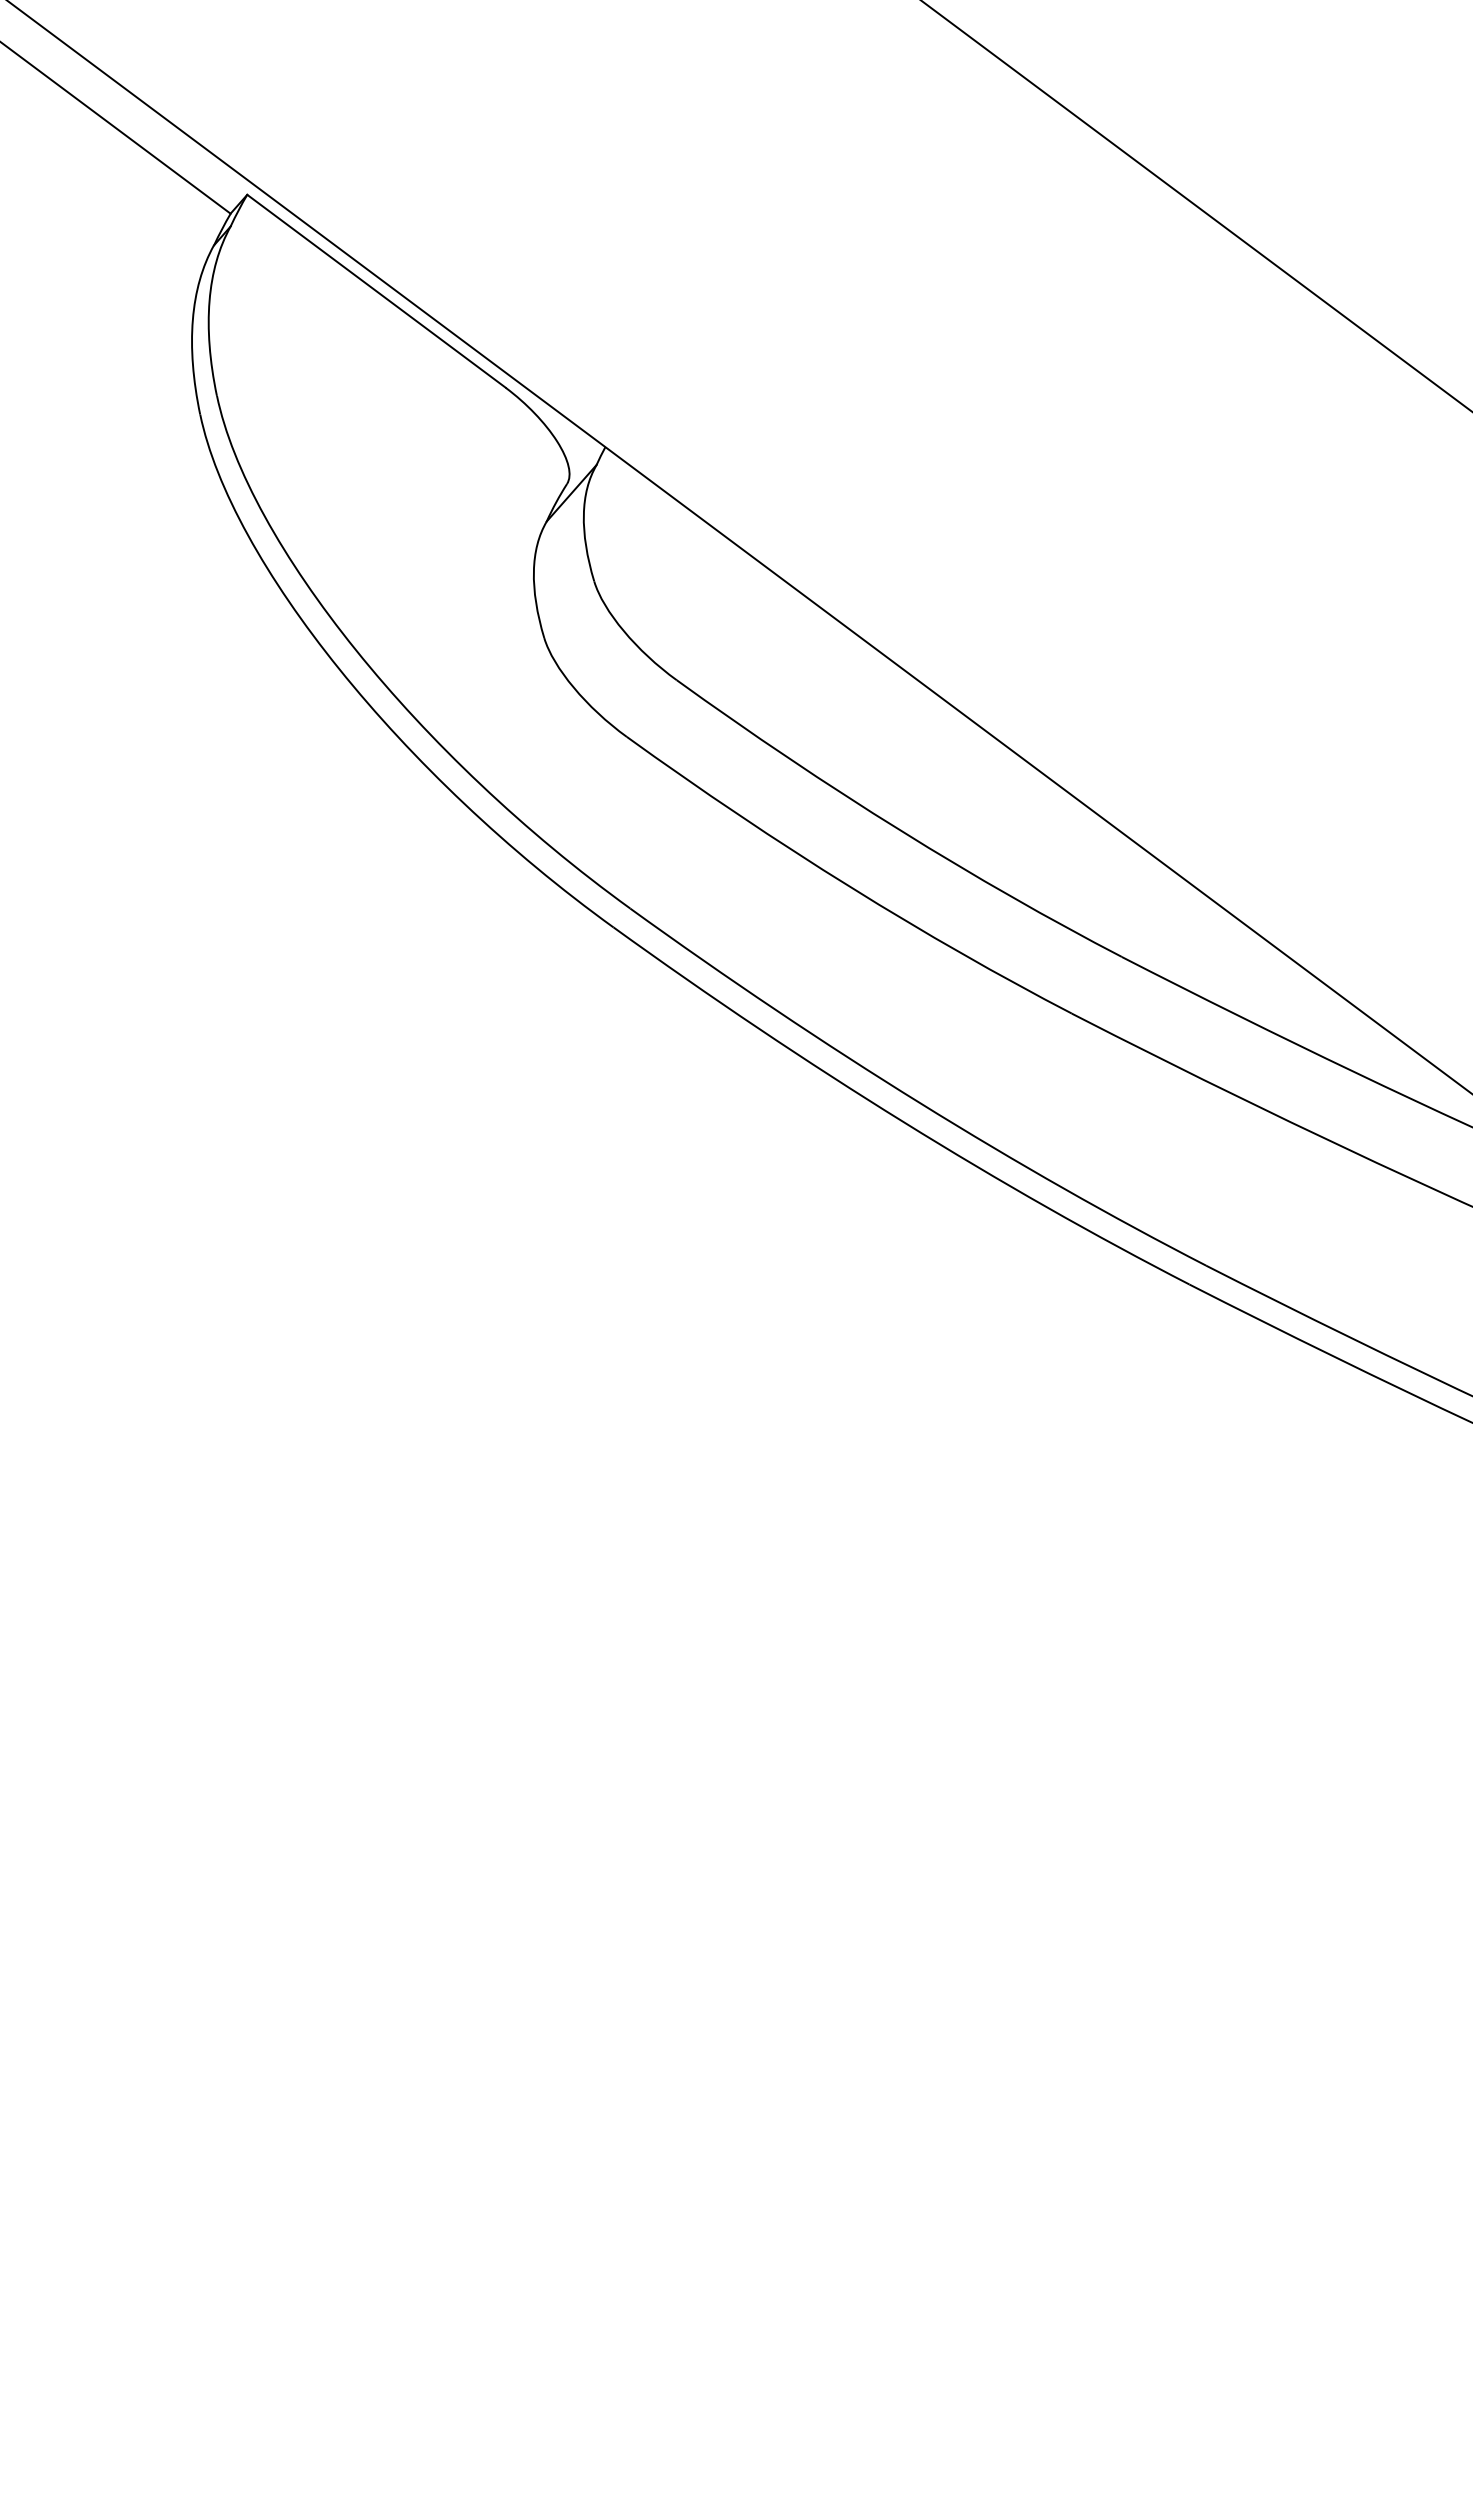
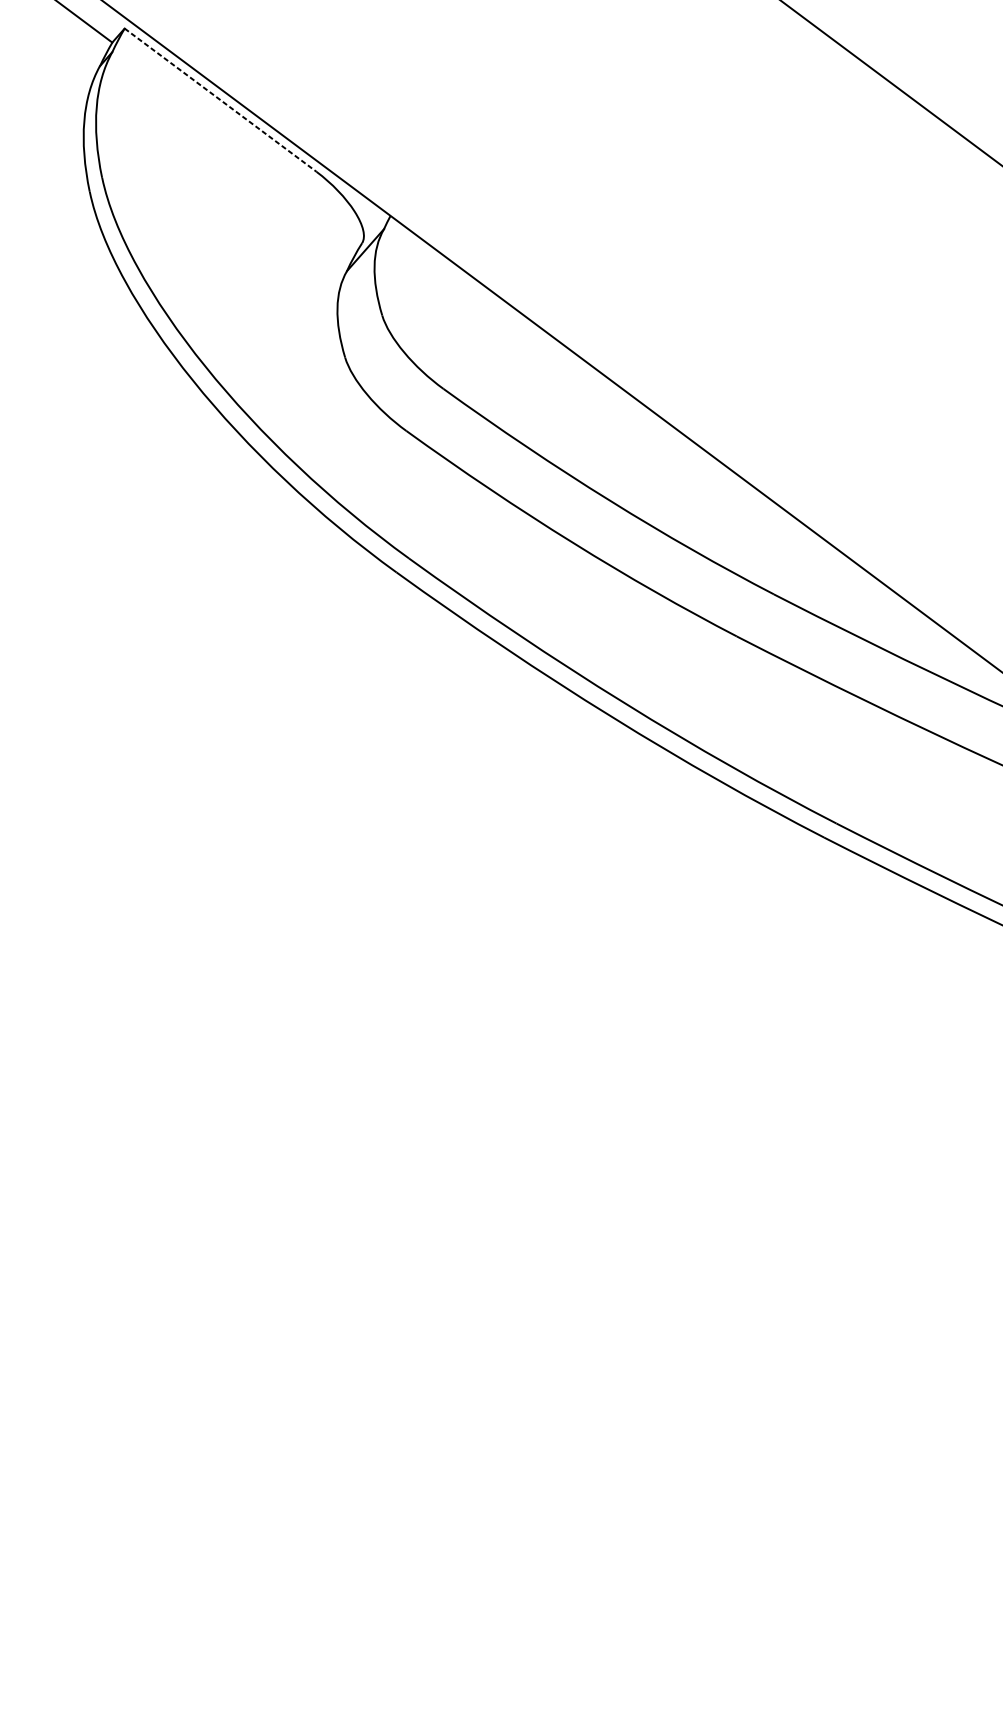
line: (376, 291) -> (220, 100), solid -> dashed

